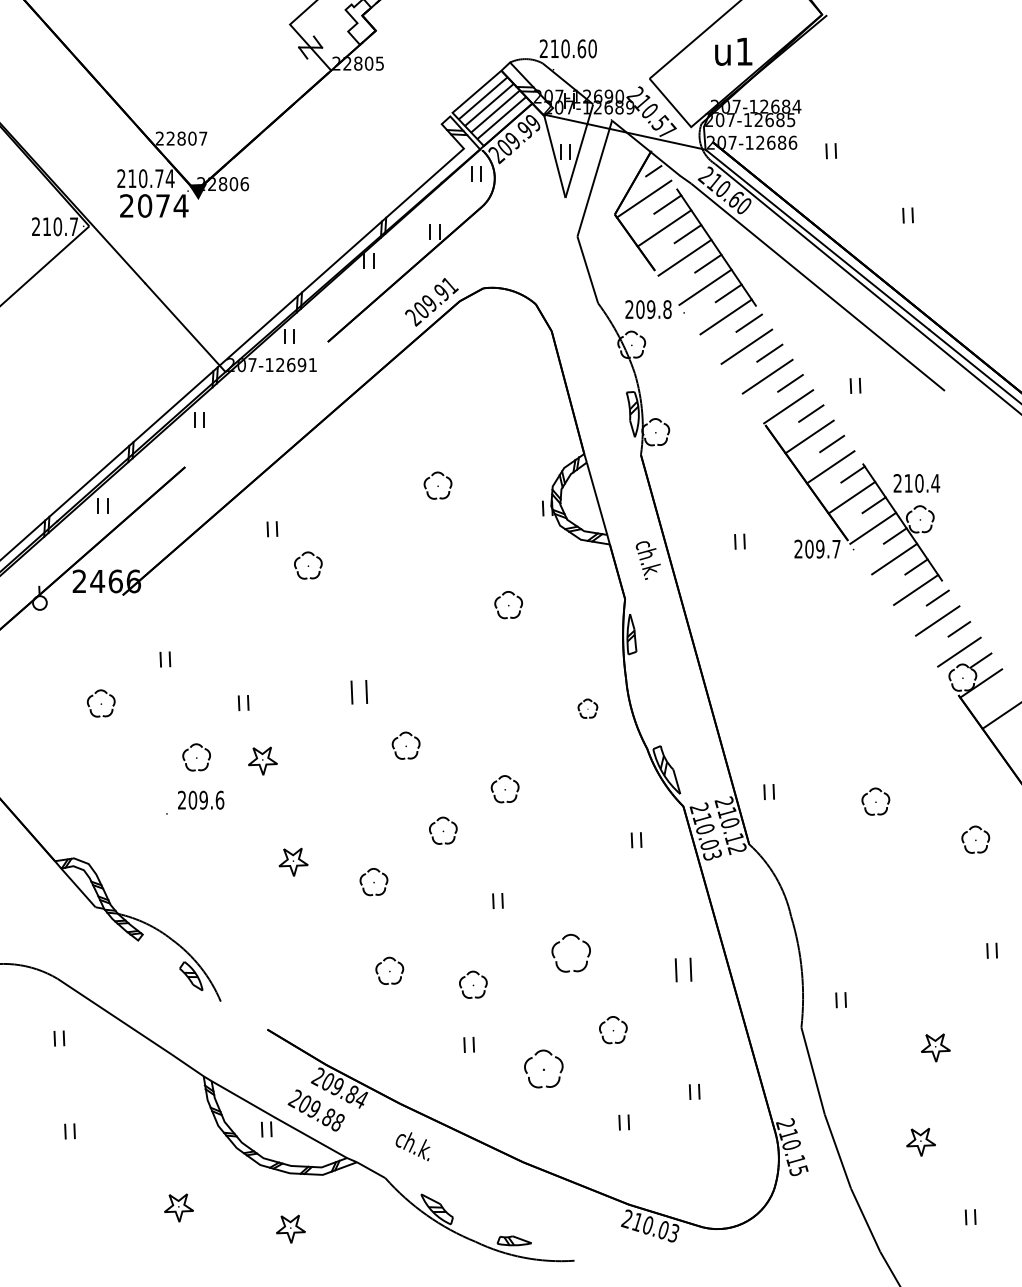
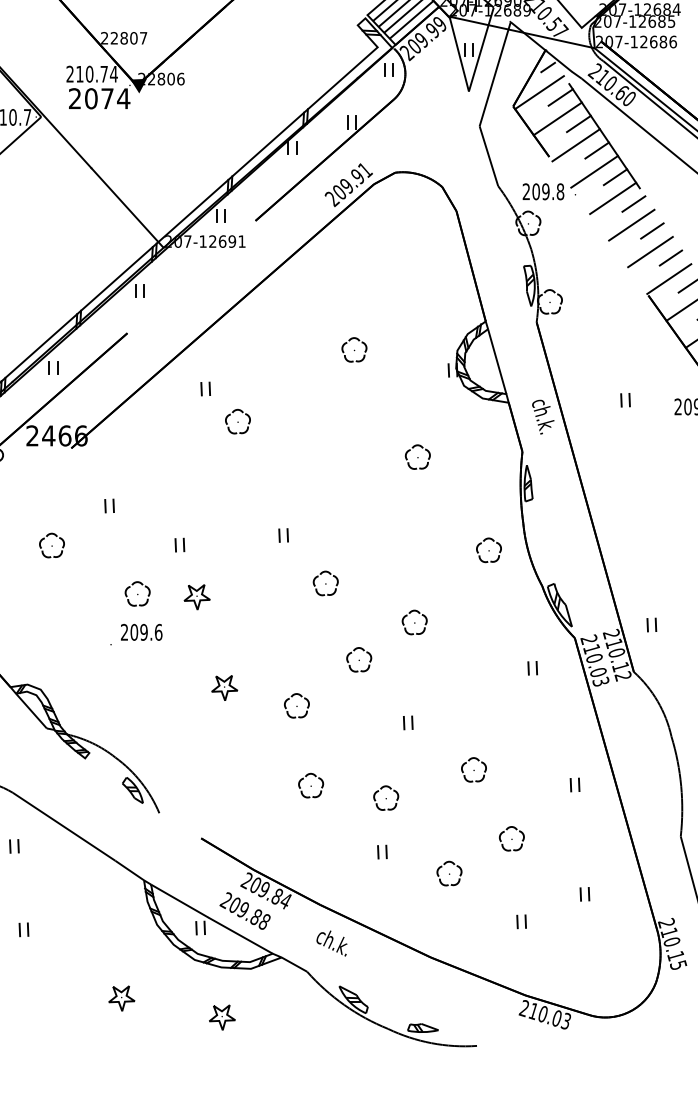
part: (358, 692) -> (283, 535), size x0.62
part: (587, 708) -> (488, 550), size x1.43
part: (570, 953) -> (473, 770), size x0.71
part: (683, 970) -> (574, 785), size x0.62
part: (543, 1068) -> (449, 873), size x0.71

